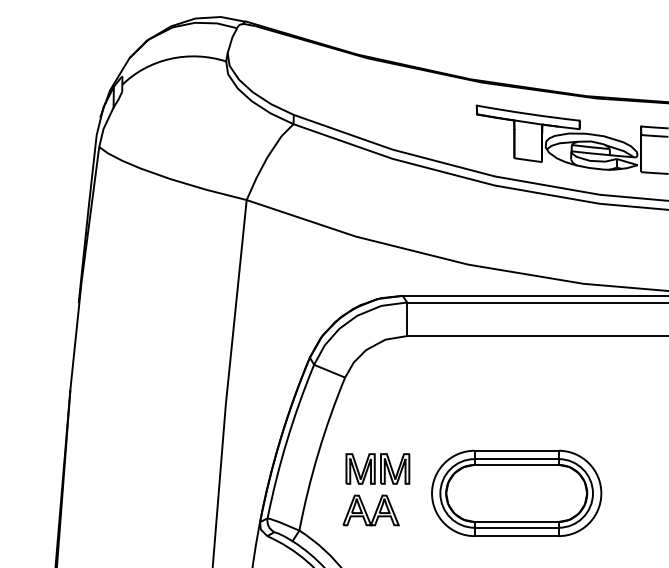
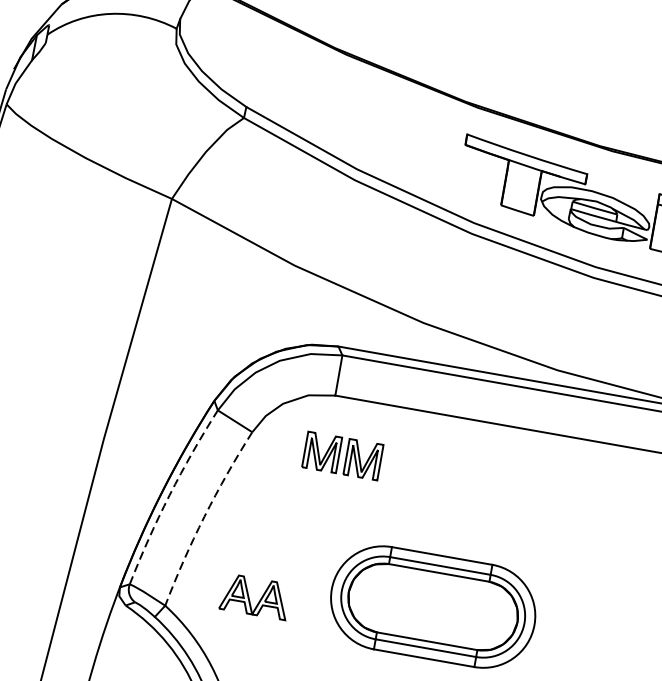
arc: (287, 440) -> (170, 495), solid -> dashed
arc: (318, 452) -> (204, 516), solid -> dashed
part: (377, 468) -> (342, 455), moved

